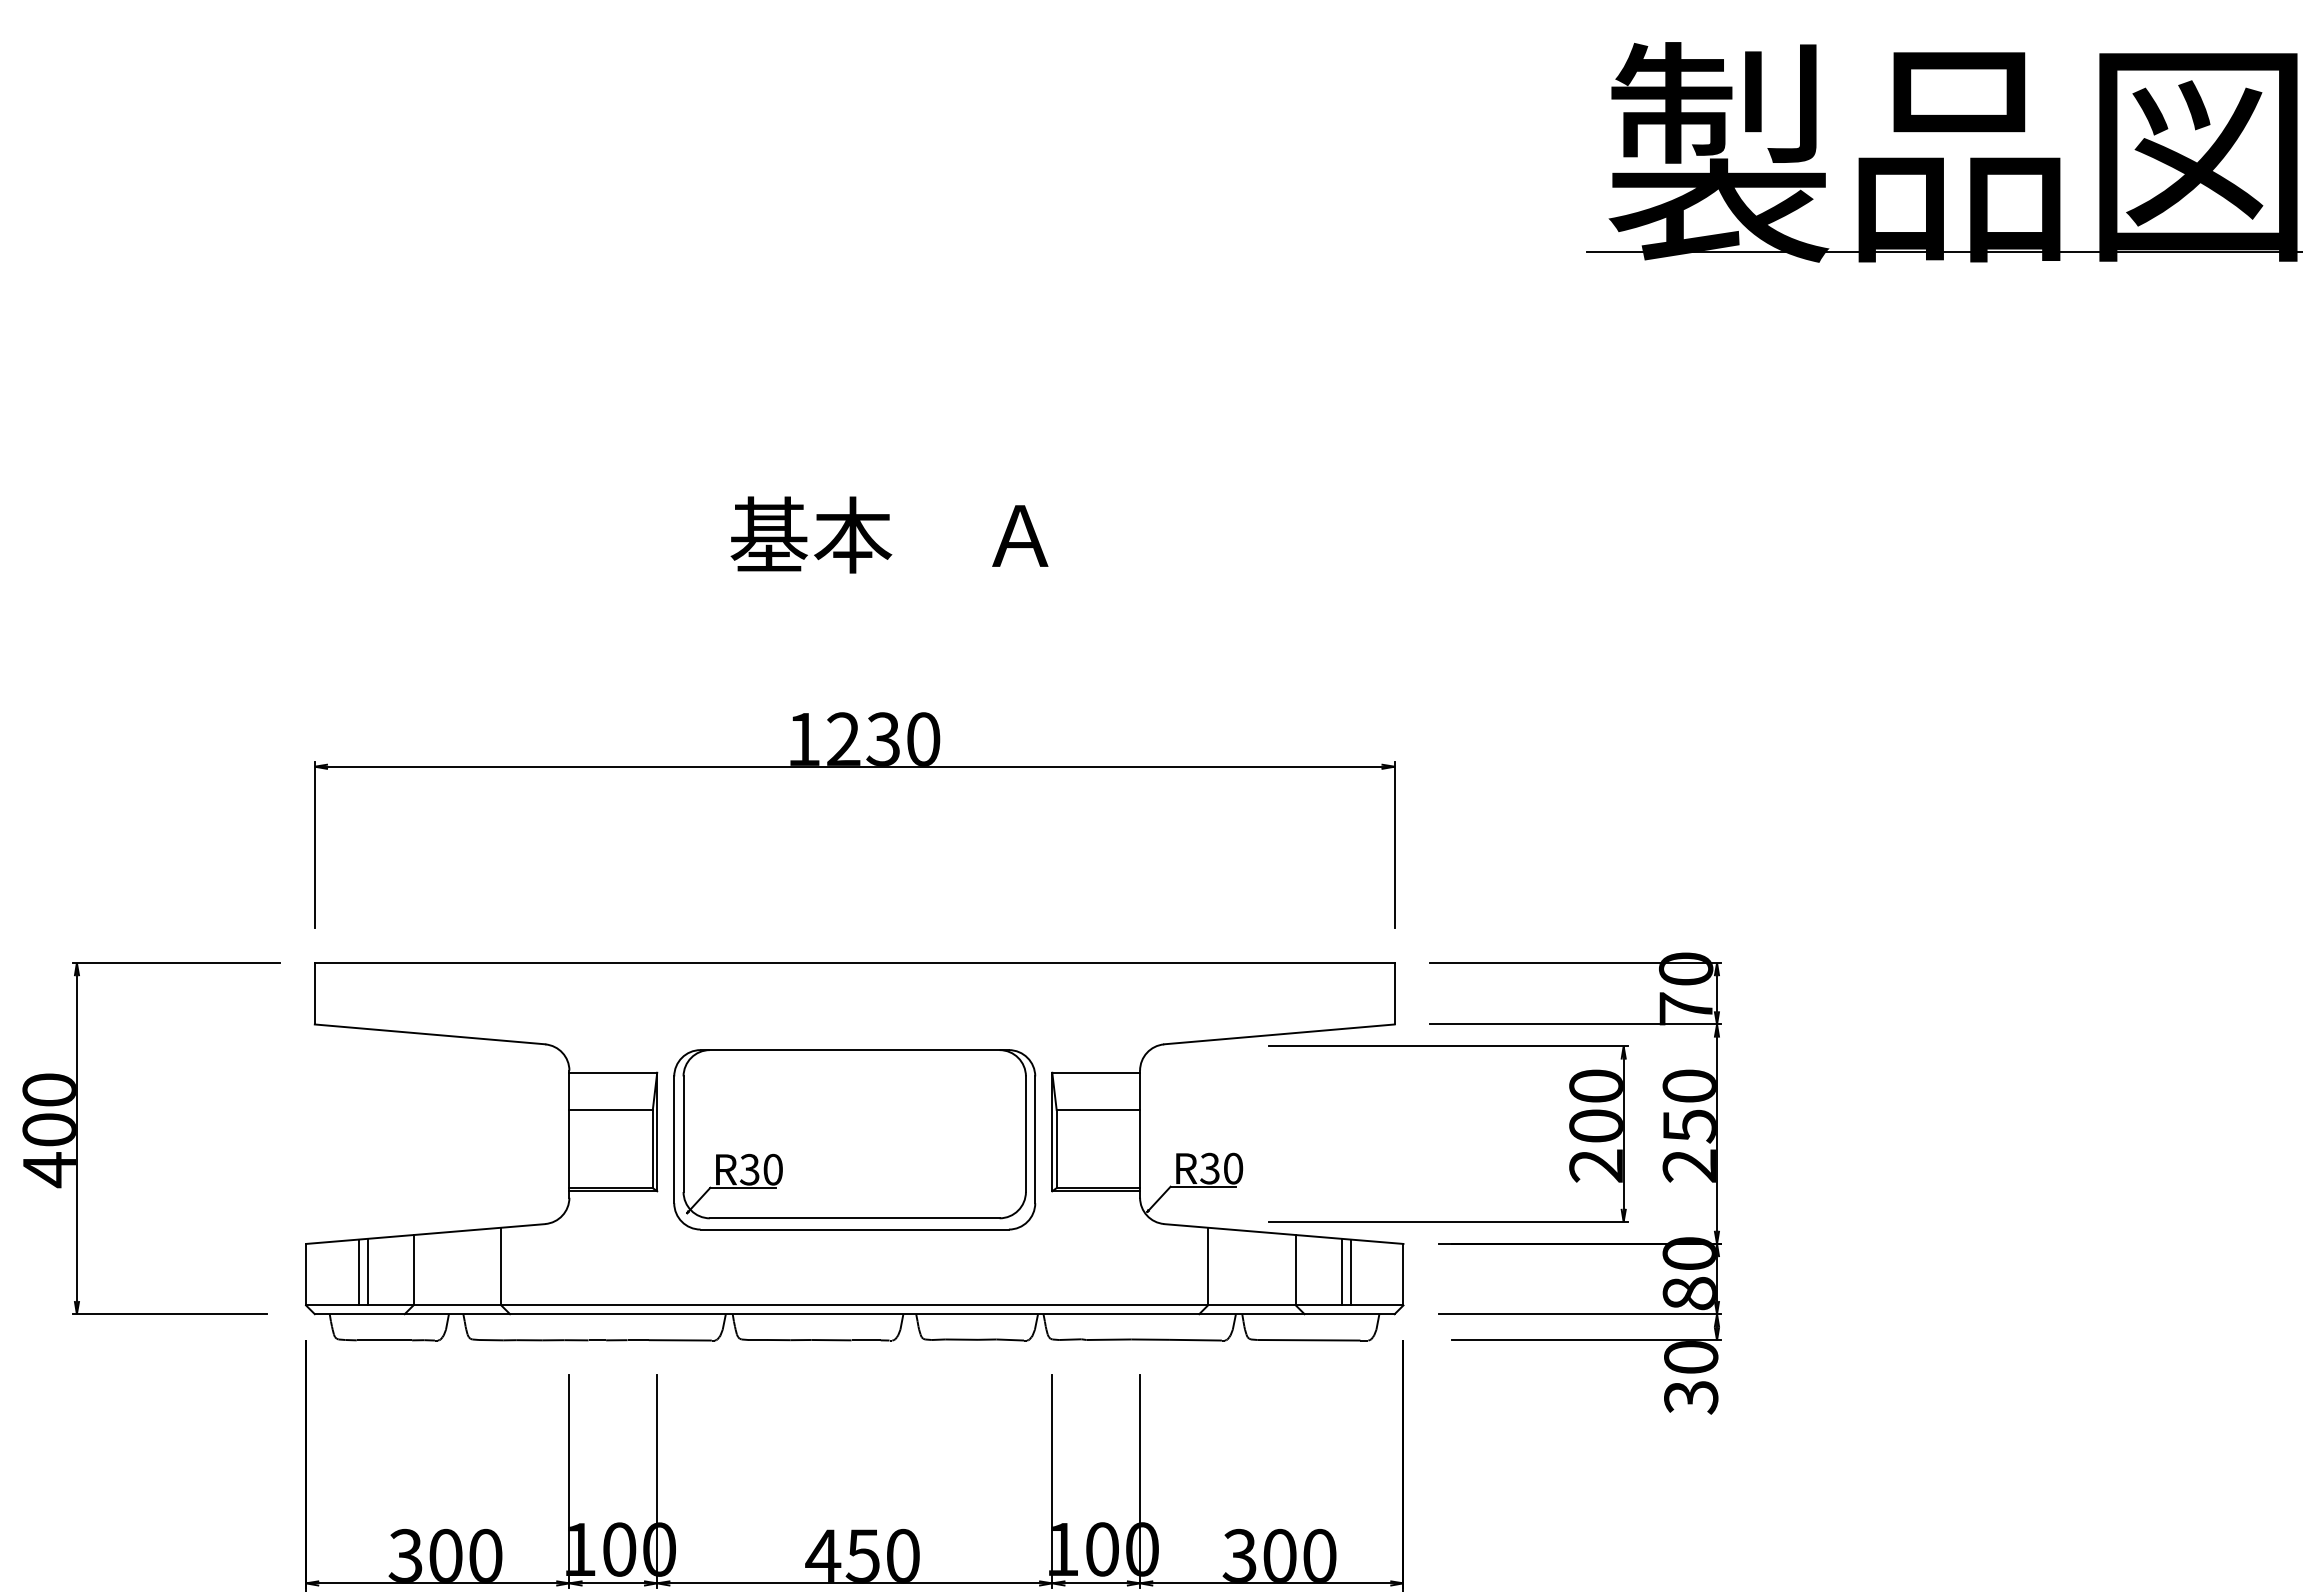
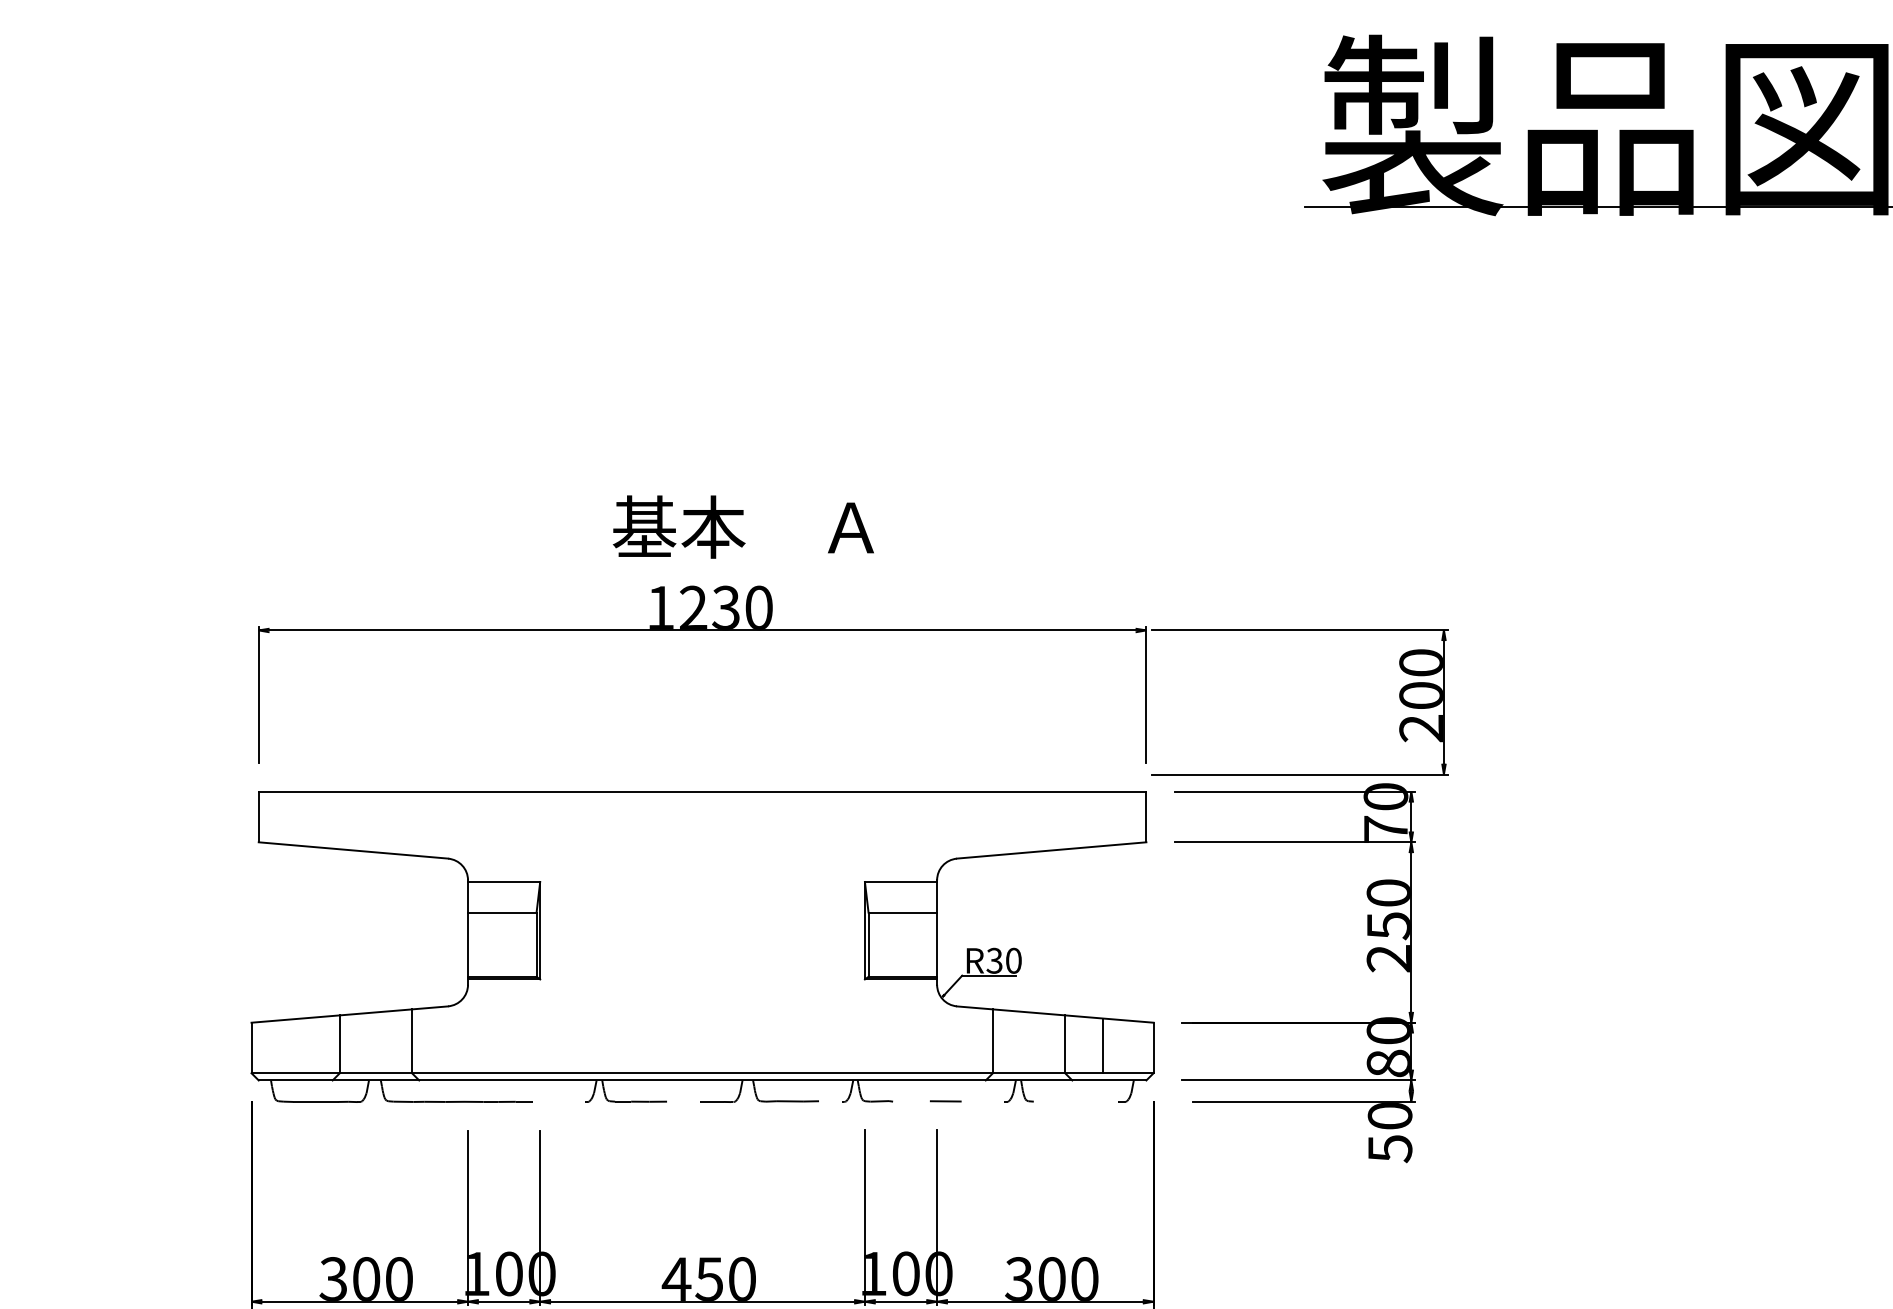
text: (889, 534) -> (743, 526), moved
part: (1448, 1046) -> (1299, 630), moved
part: (77, 1138) -> (63, 936), removed
part: (854, 1139) -> (702, 936), removed
line: (367, 1271) -> (302, 1045), removed
line: (358, 1272) -> (294, 1046), removed
line: (1350, 1272) -> (1110, 1046), removed
line: (1010, 1339) -> (830, 1101), removed
line: (1108, 1339) -> (911, 1101), removed
line: (1195, 1339) -> (982, 1101), removed
line: (679, 1340) -> (558, 1102), removed
line: (831, 1340) -> (683, 1102), removed
line: (1308, 1340) -> (1075, 1102), removed
text: (1691, 1397) -> (1390, 1148), 30 -> 50

